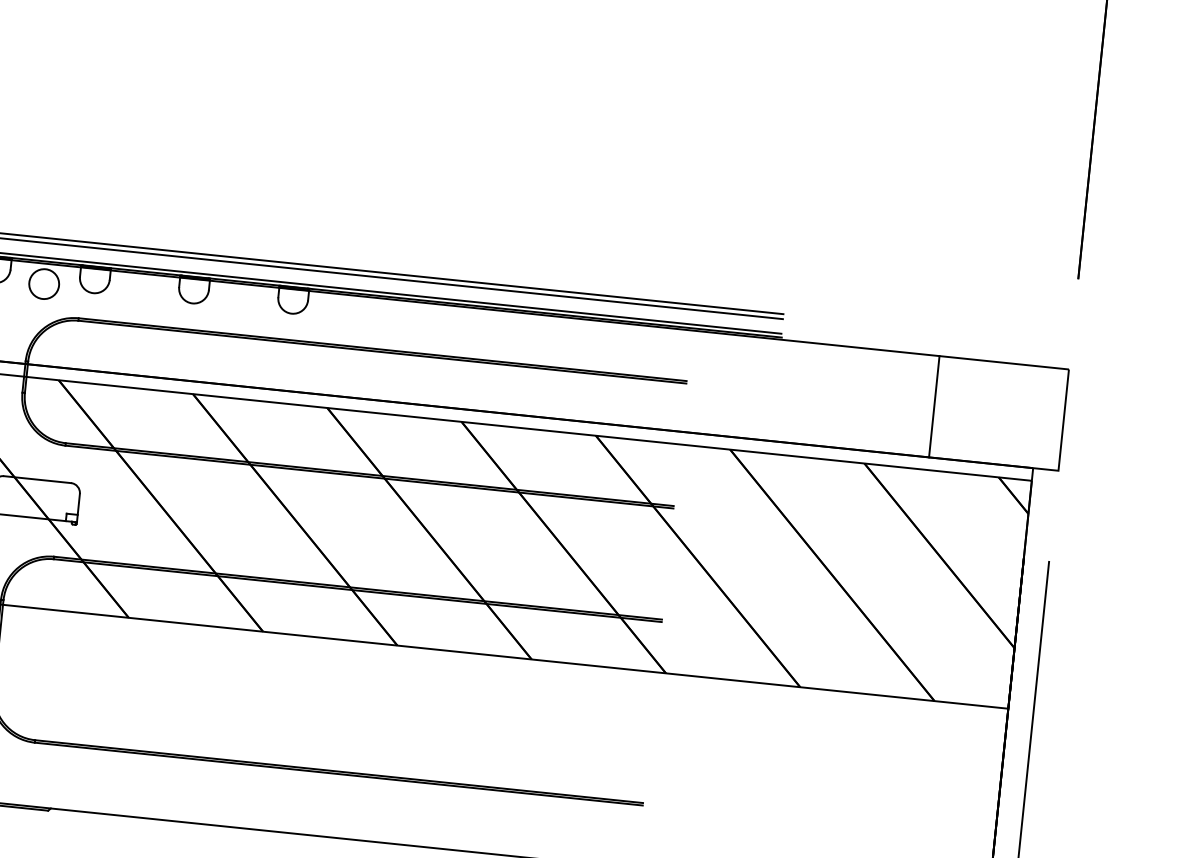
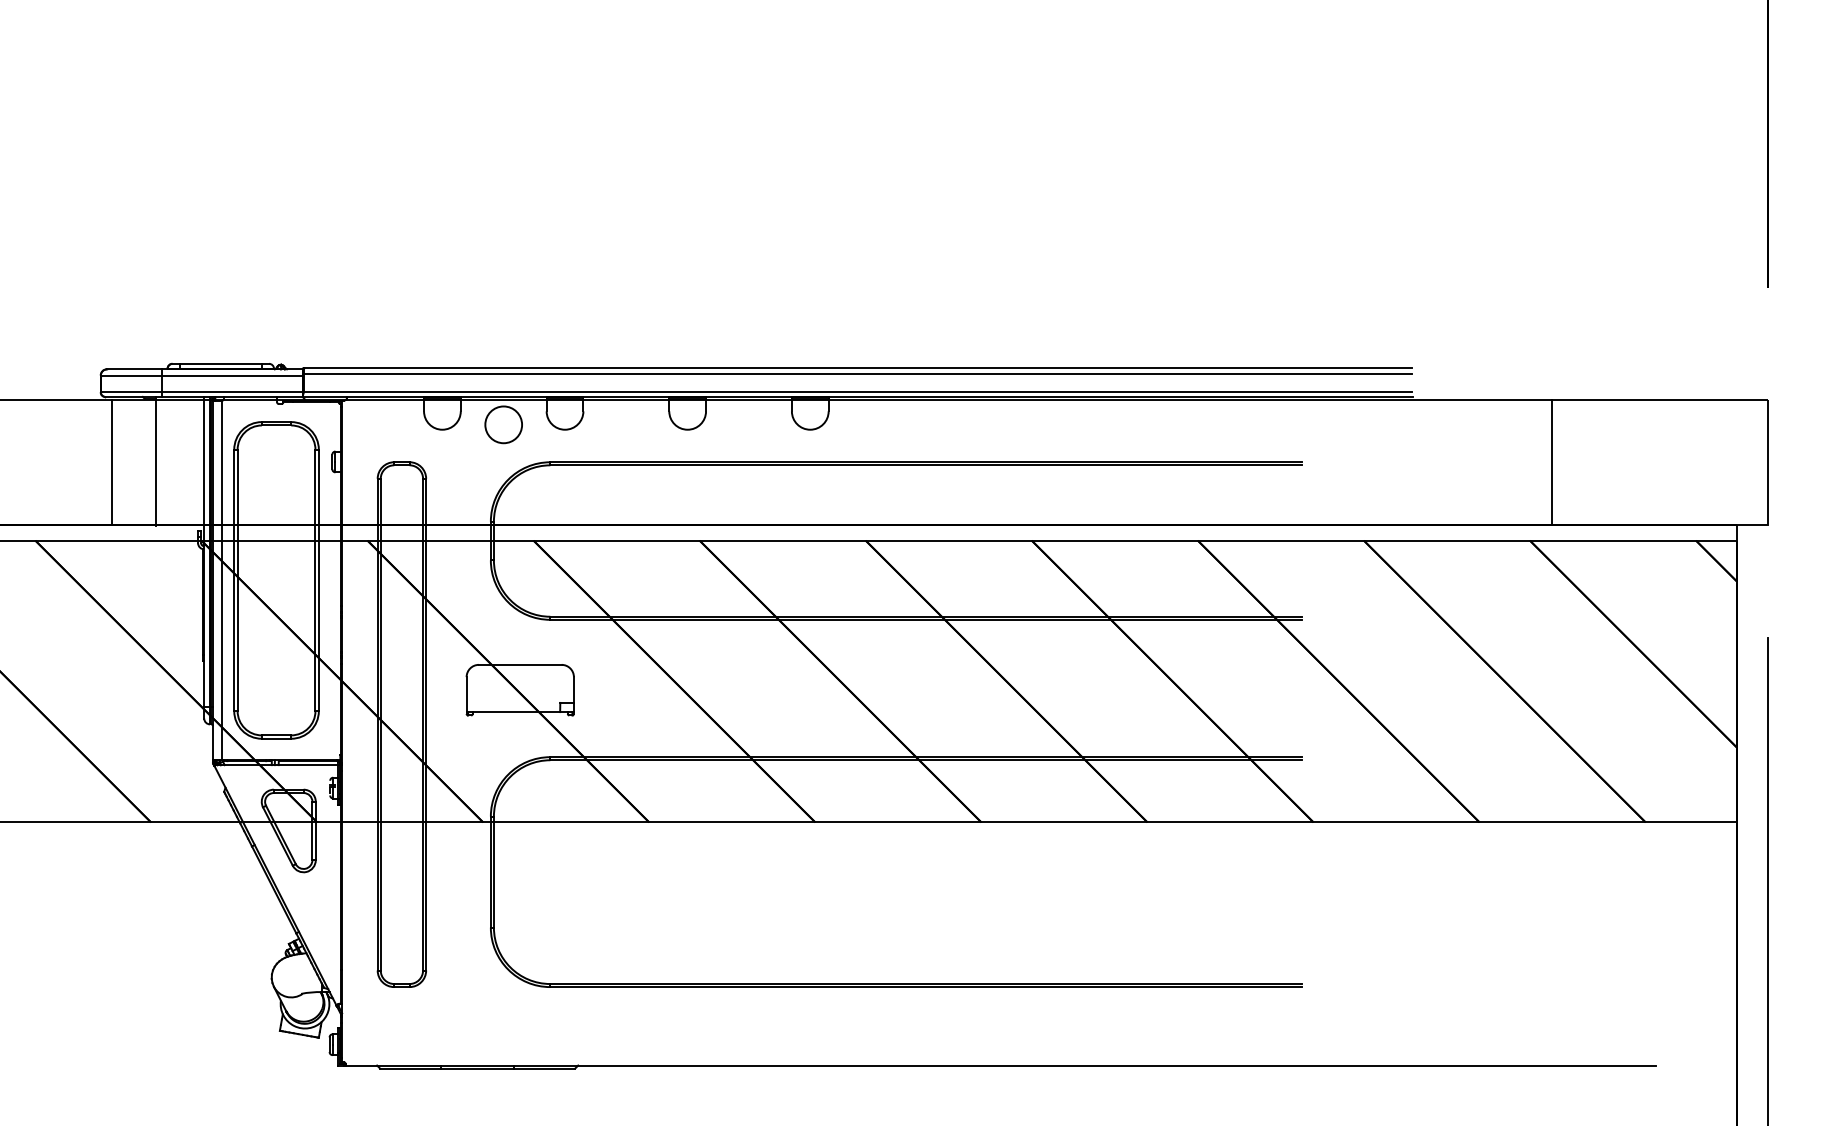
line: (934, 406) -> (1552, 461), moved

